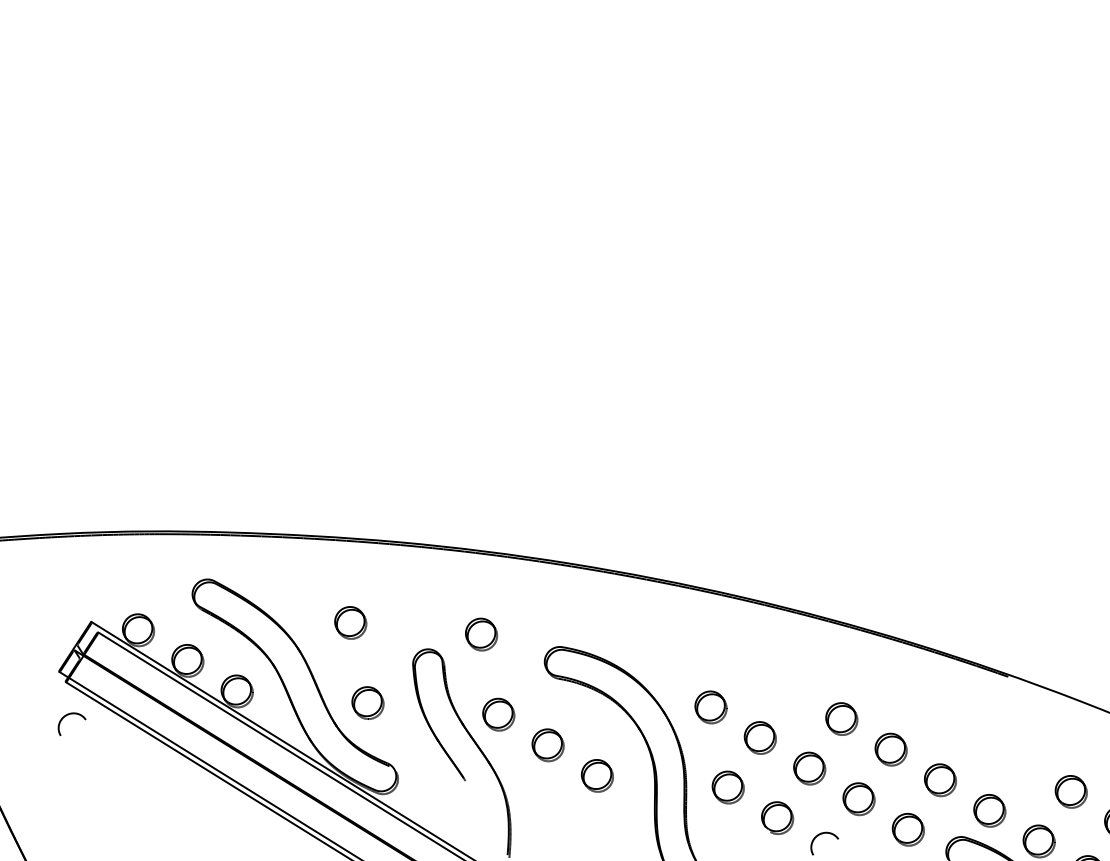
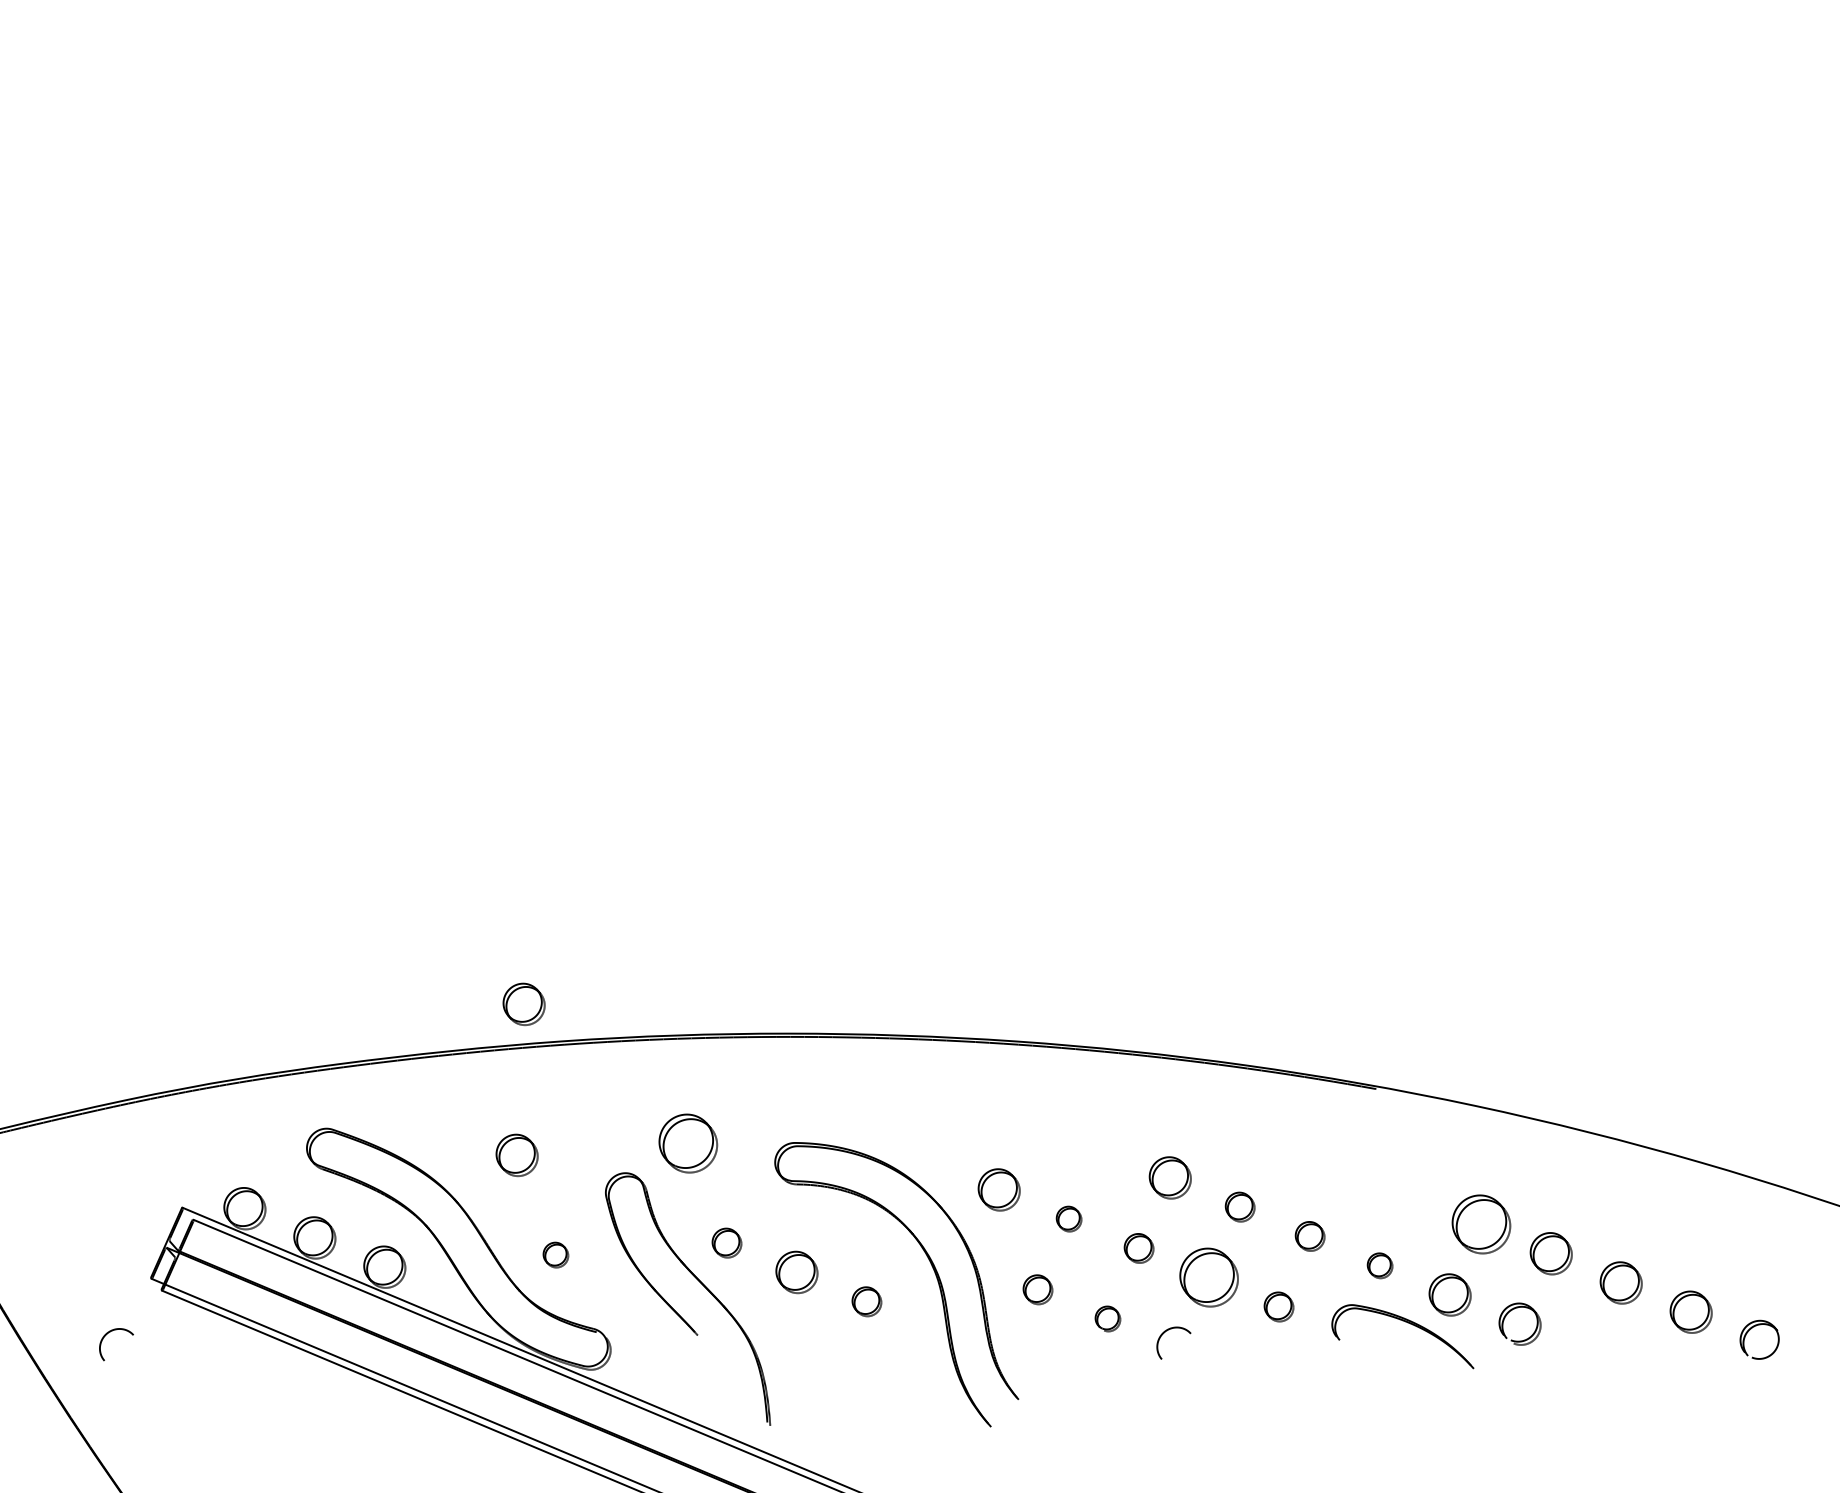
part: (373, 508) -> (523, 1003), added
part: (481, 633) -> (687, 1142), size x1.4
part: (367, 702) -> (555, 1254), size x0.6
part: (498, 714) -> (726, 1242), size x0.7
curve: (68, 715) -> (110, 1332), moved
part: (759, 737) -> (1068, 1218), size x0.6
part: (890, 749) -> (1239, 1206), size x0.7
part: (809, 768) -> (1138, 1248), size x0.7
part: (597, 775) -> (866, 1301), size x0.7
part: (939, 780) -> (1309, 1236), size x0.7
part: (727, 787) -> (1037, 1289), size x0.7
part: (1070, 791) -> (1480, 1224), size x1.4
part: (858, 798) -> (1208, 1277), size x1.4
part: (989, 810) -> (1379, 1265), size x0.6
part: (777, 817) -> (1107, 1318), size x0.6
part: (908, 829) -> (1278, 1306), size x0.7

